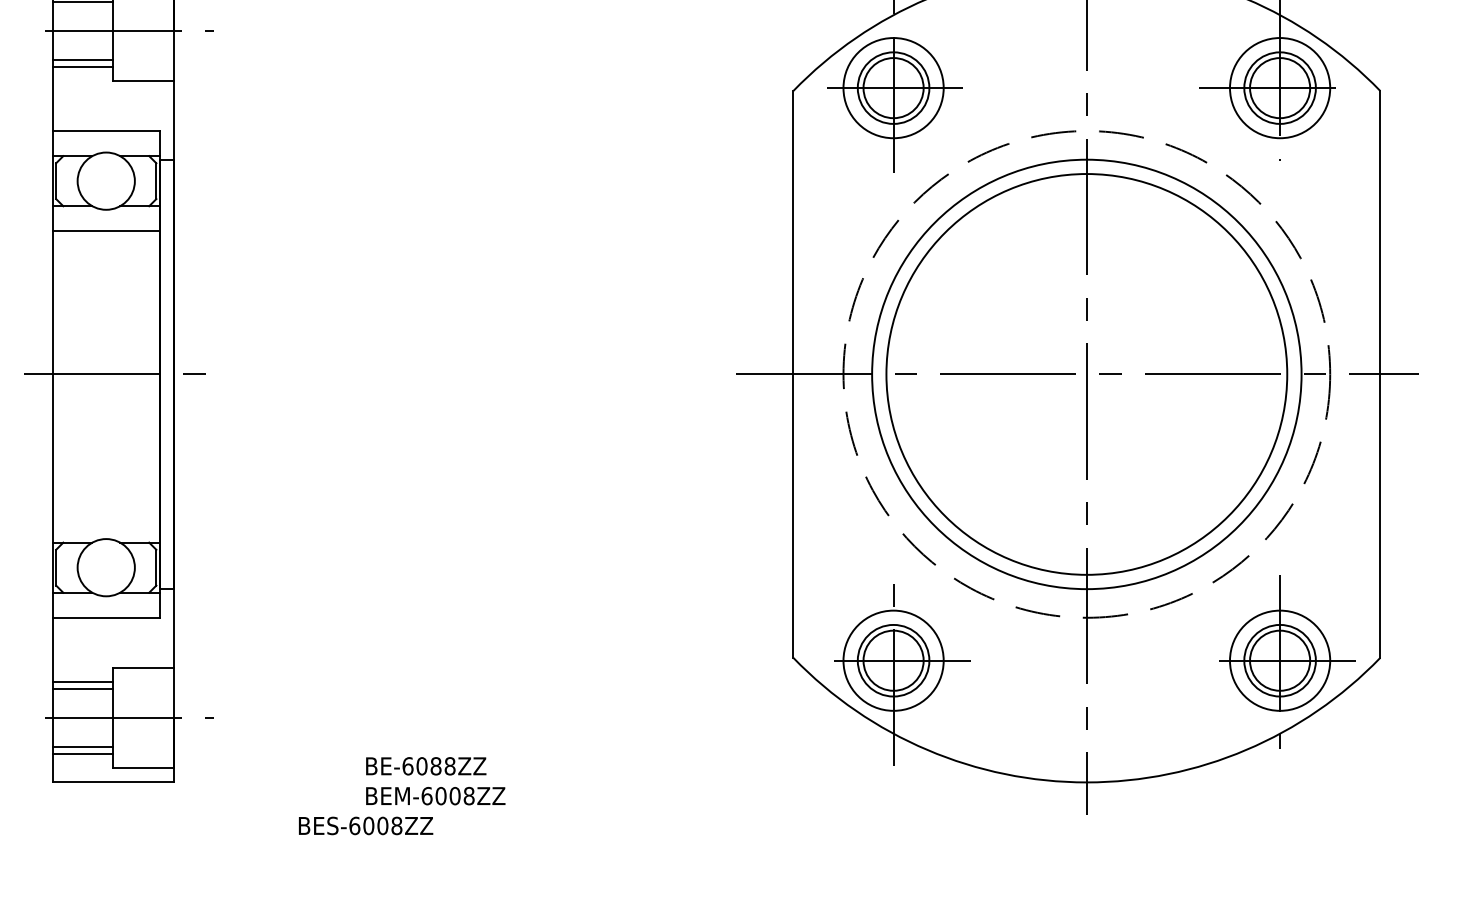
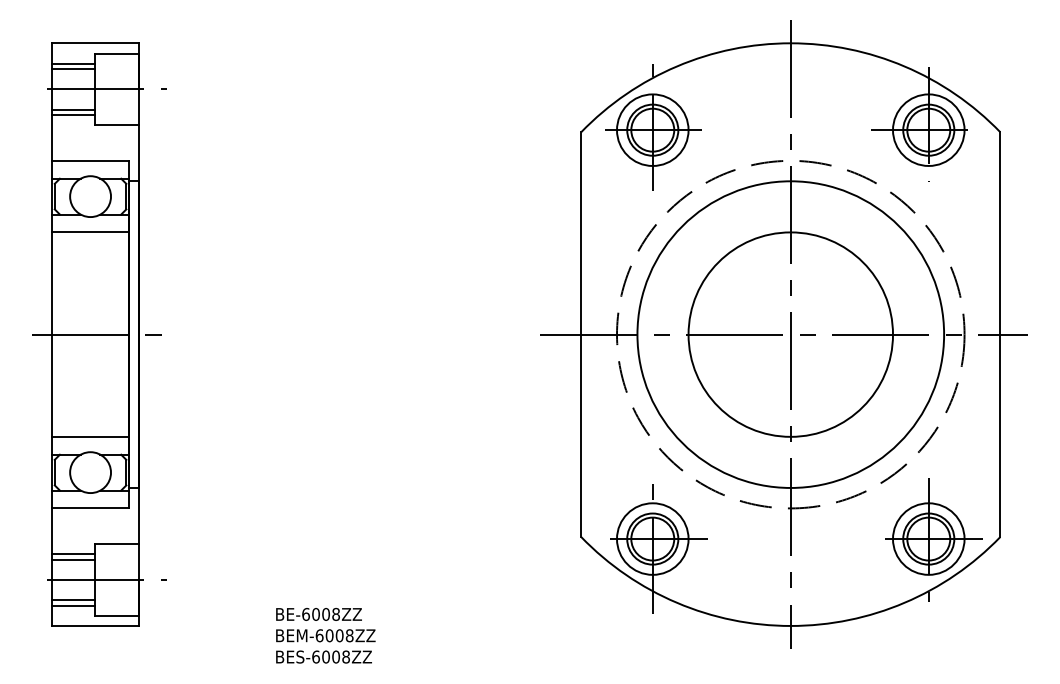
circle: (1086, 374) -> (790, 334), size x0.71
line: (106, 517) -> (90, 436), added
text: (435, 766) -> (325, 614), BE-6088ZZ -> BE-6008ZZ
text: (365, 825) -> (323, 656), moved

